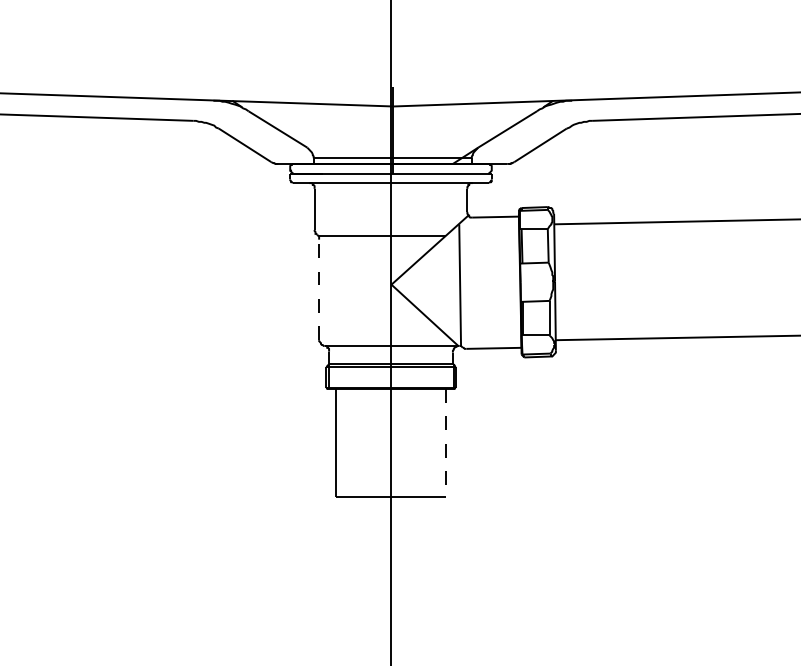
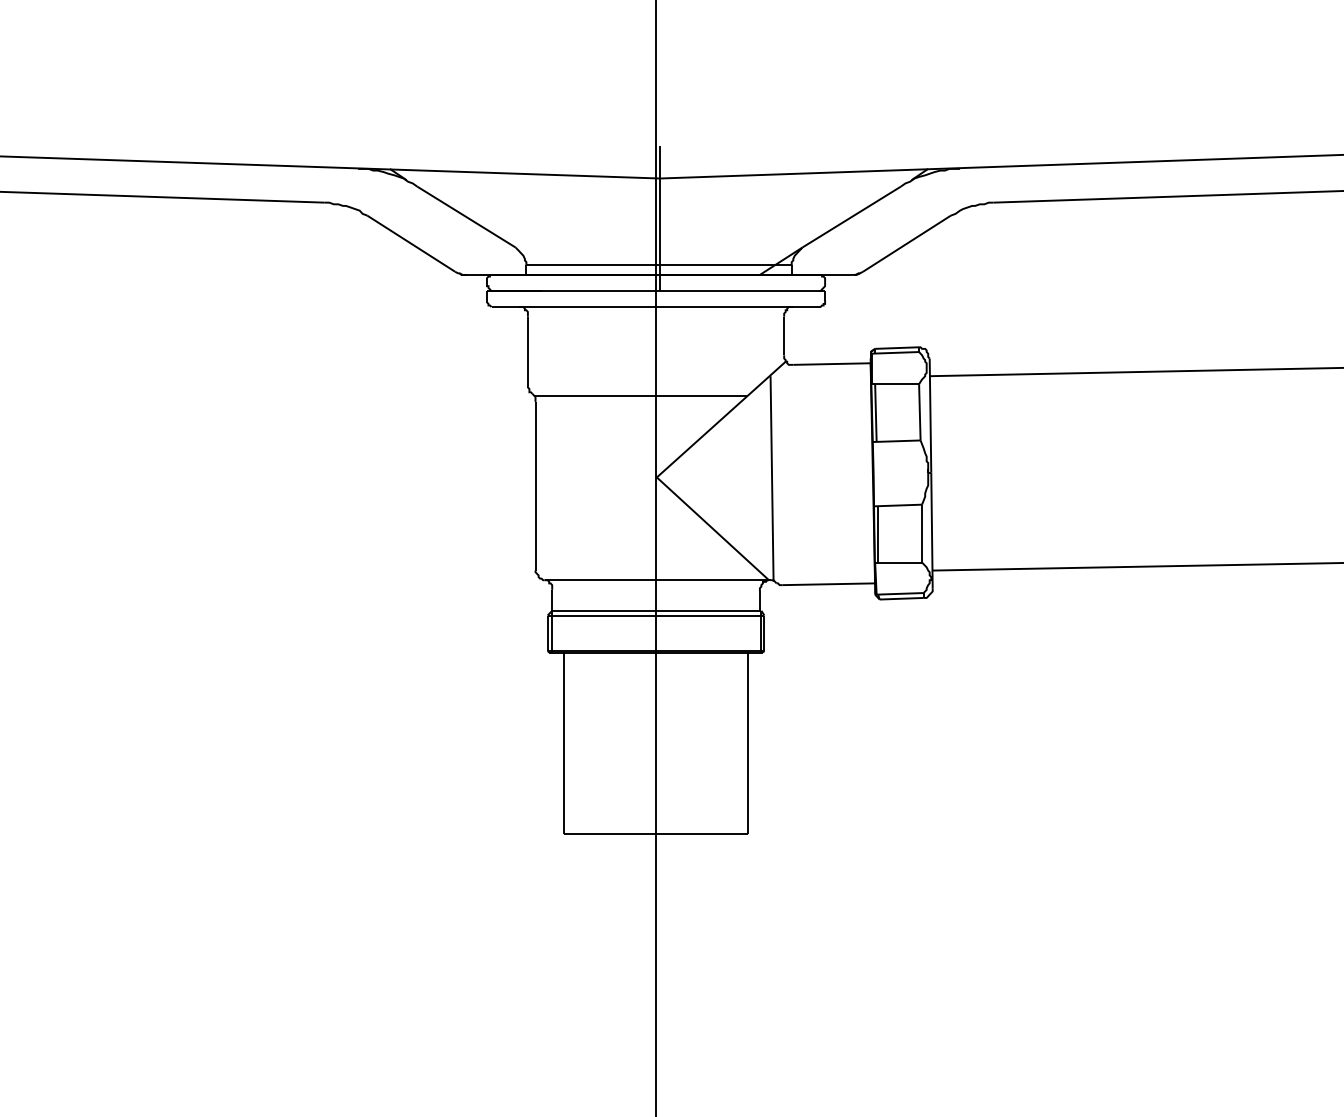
line: (319, 289) -> (536, 485), dashed -> solid
line: (445, 443) -> (747, 743), dashed -> solid

